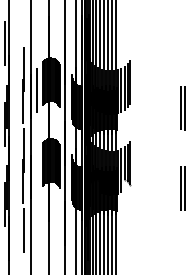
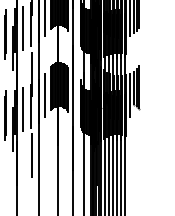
line: (15, 104) -> (23, 28), added
line: (37, 170) -> (45, 94), added
line: (15, 184) -> (23, 109), added

